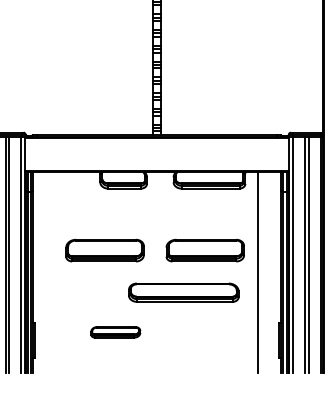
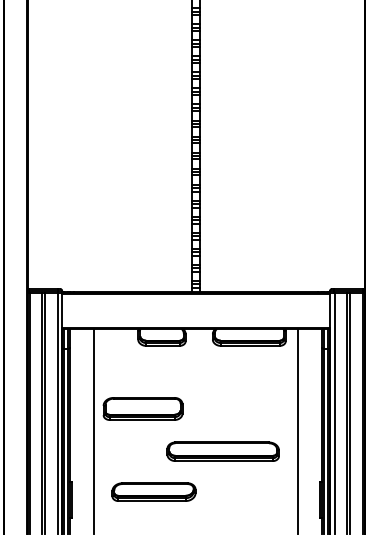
part: (204, 250) -> (244, 408), removed
line: (56, 272) -> (93, 431), added
part: (115, 331) -> (153, 491), size x1.67

